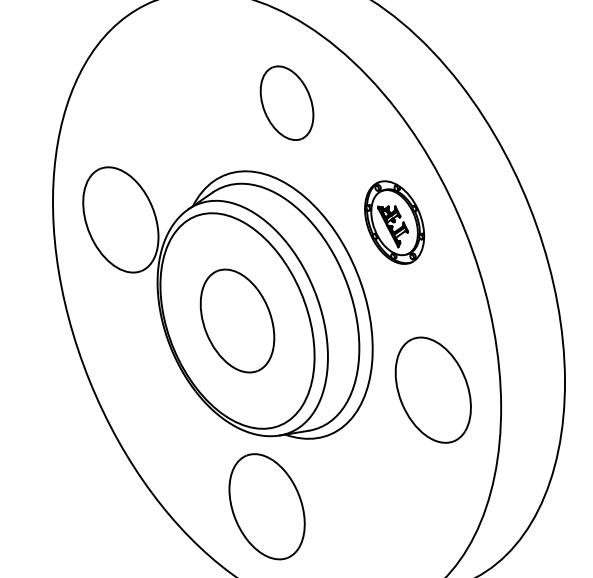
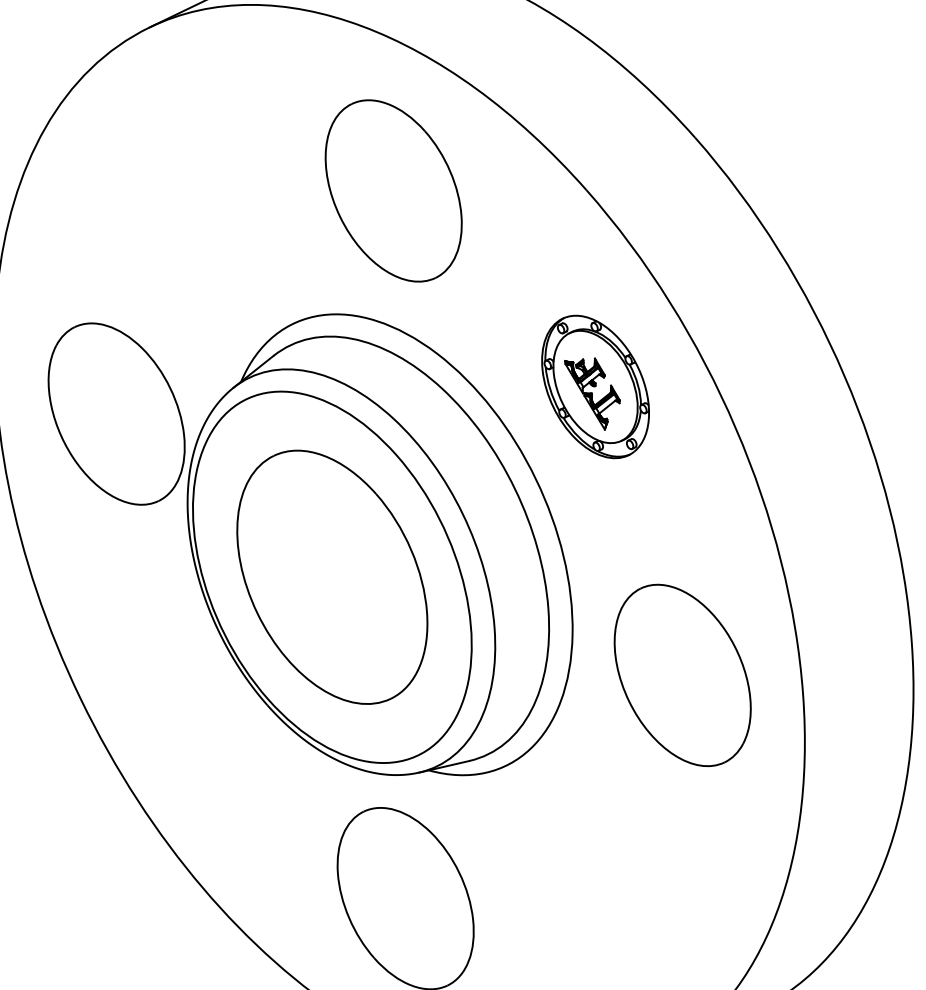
part: (286, 102) -> (392, 189), size x1.43
part: (237, 320) -> (332, 576), size x1.43

